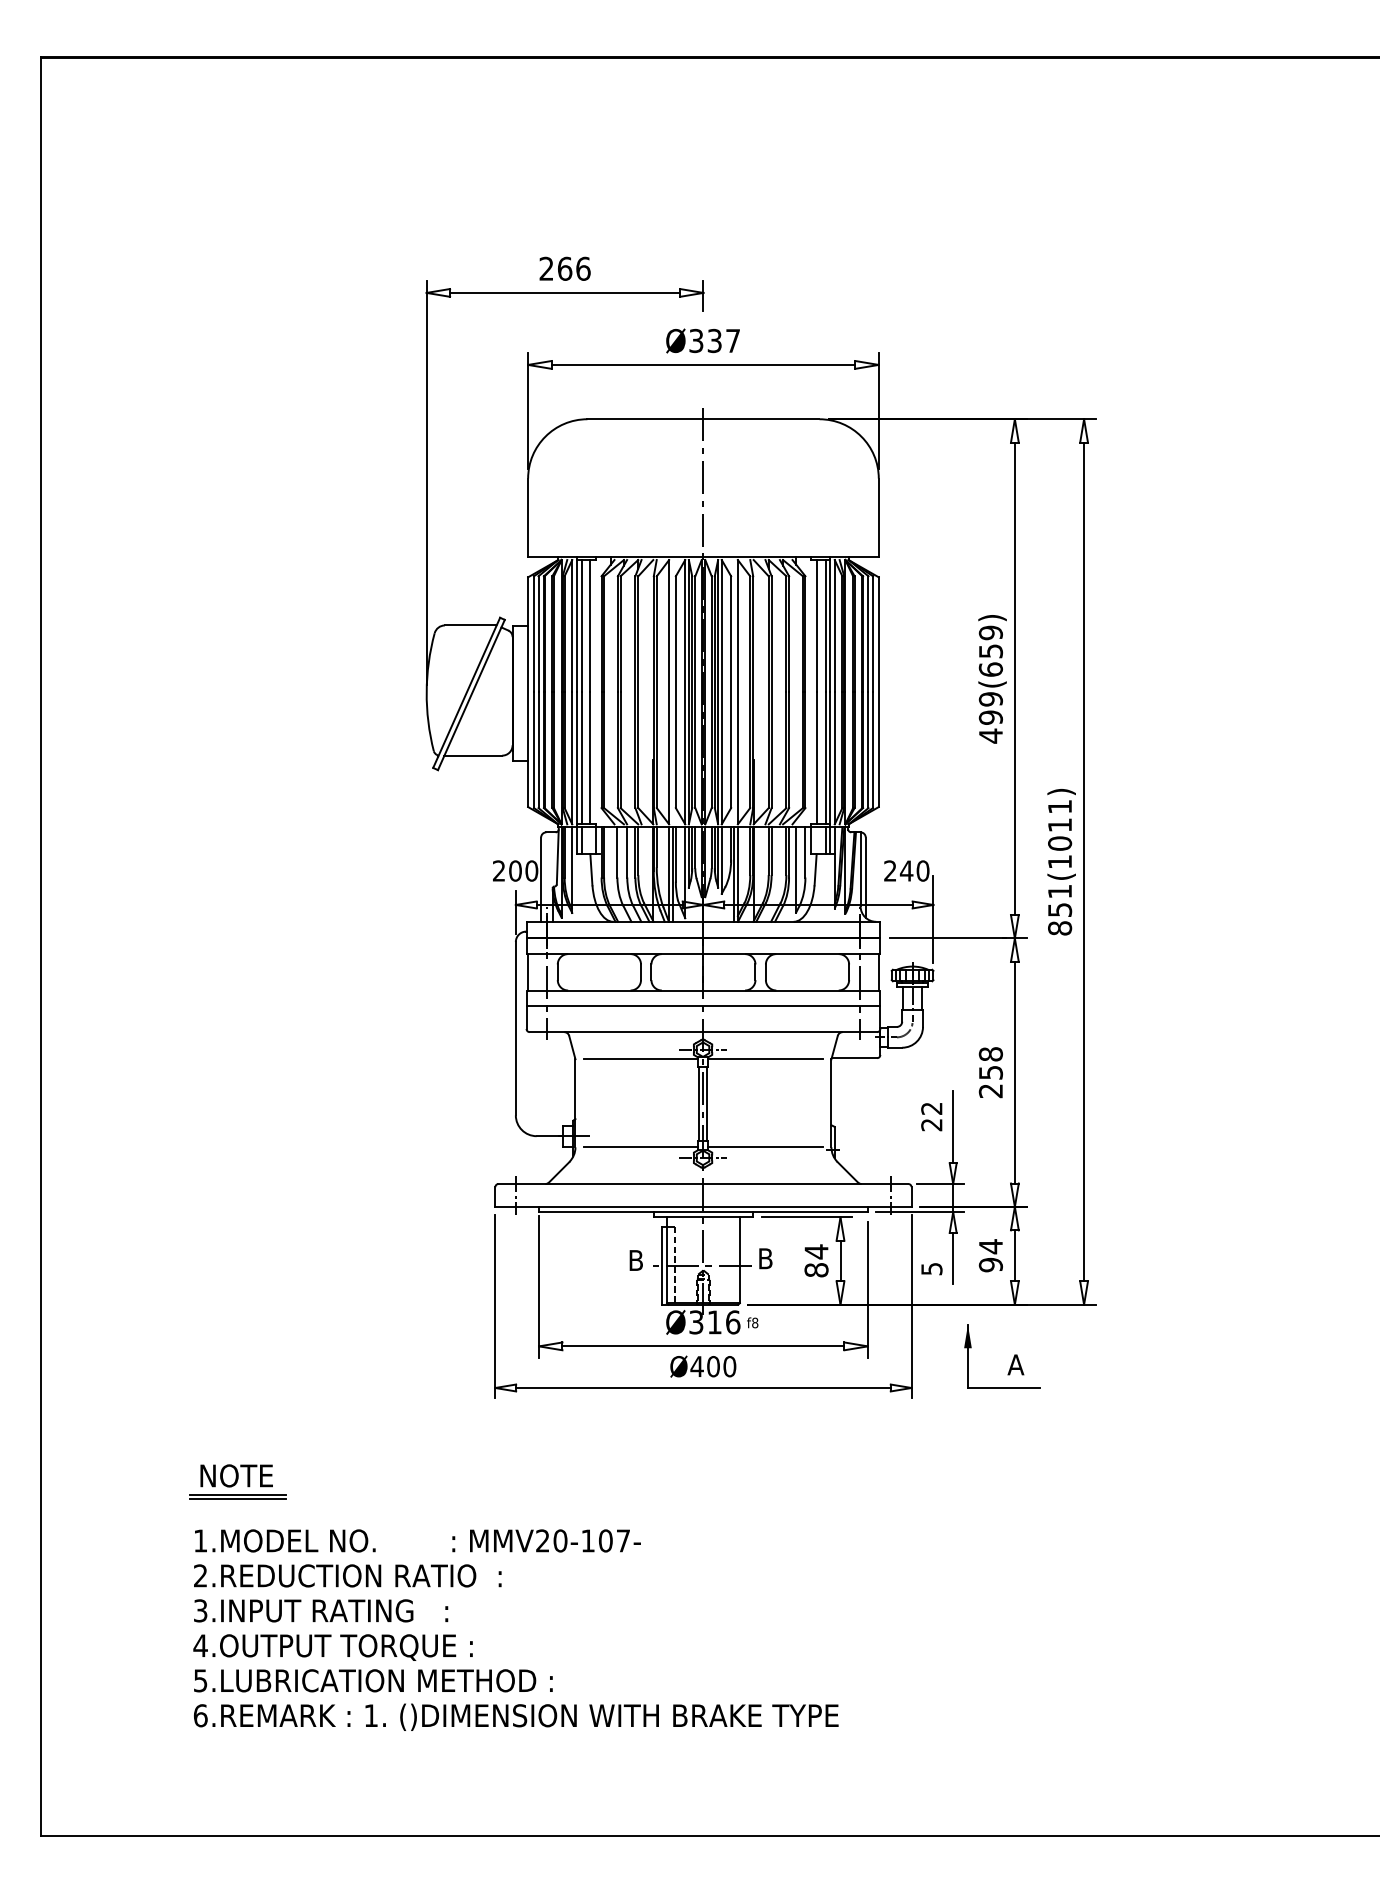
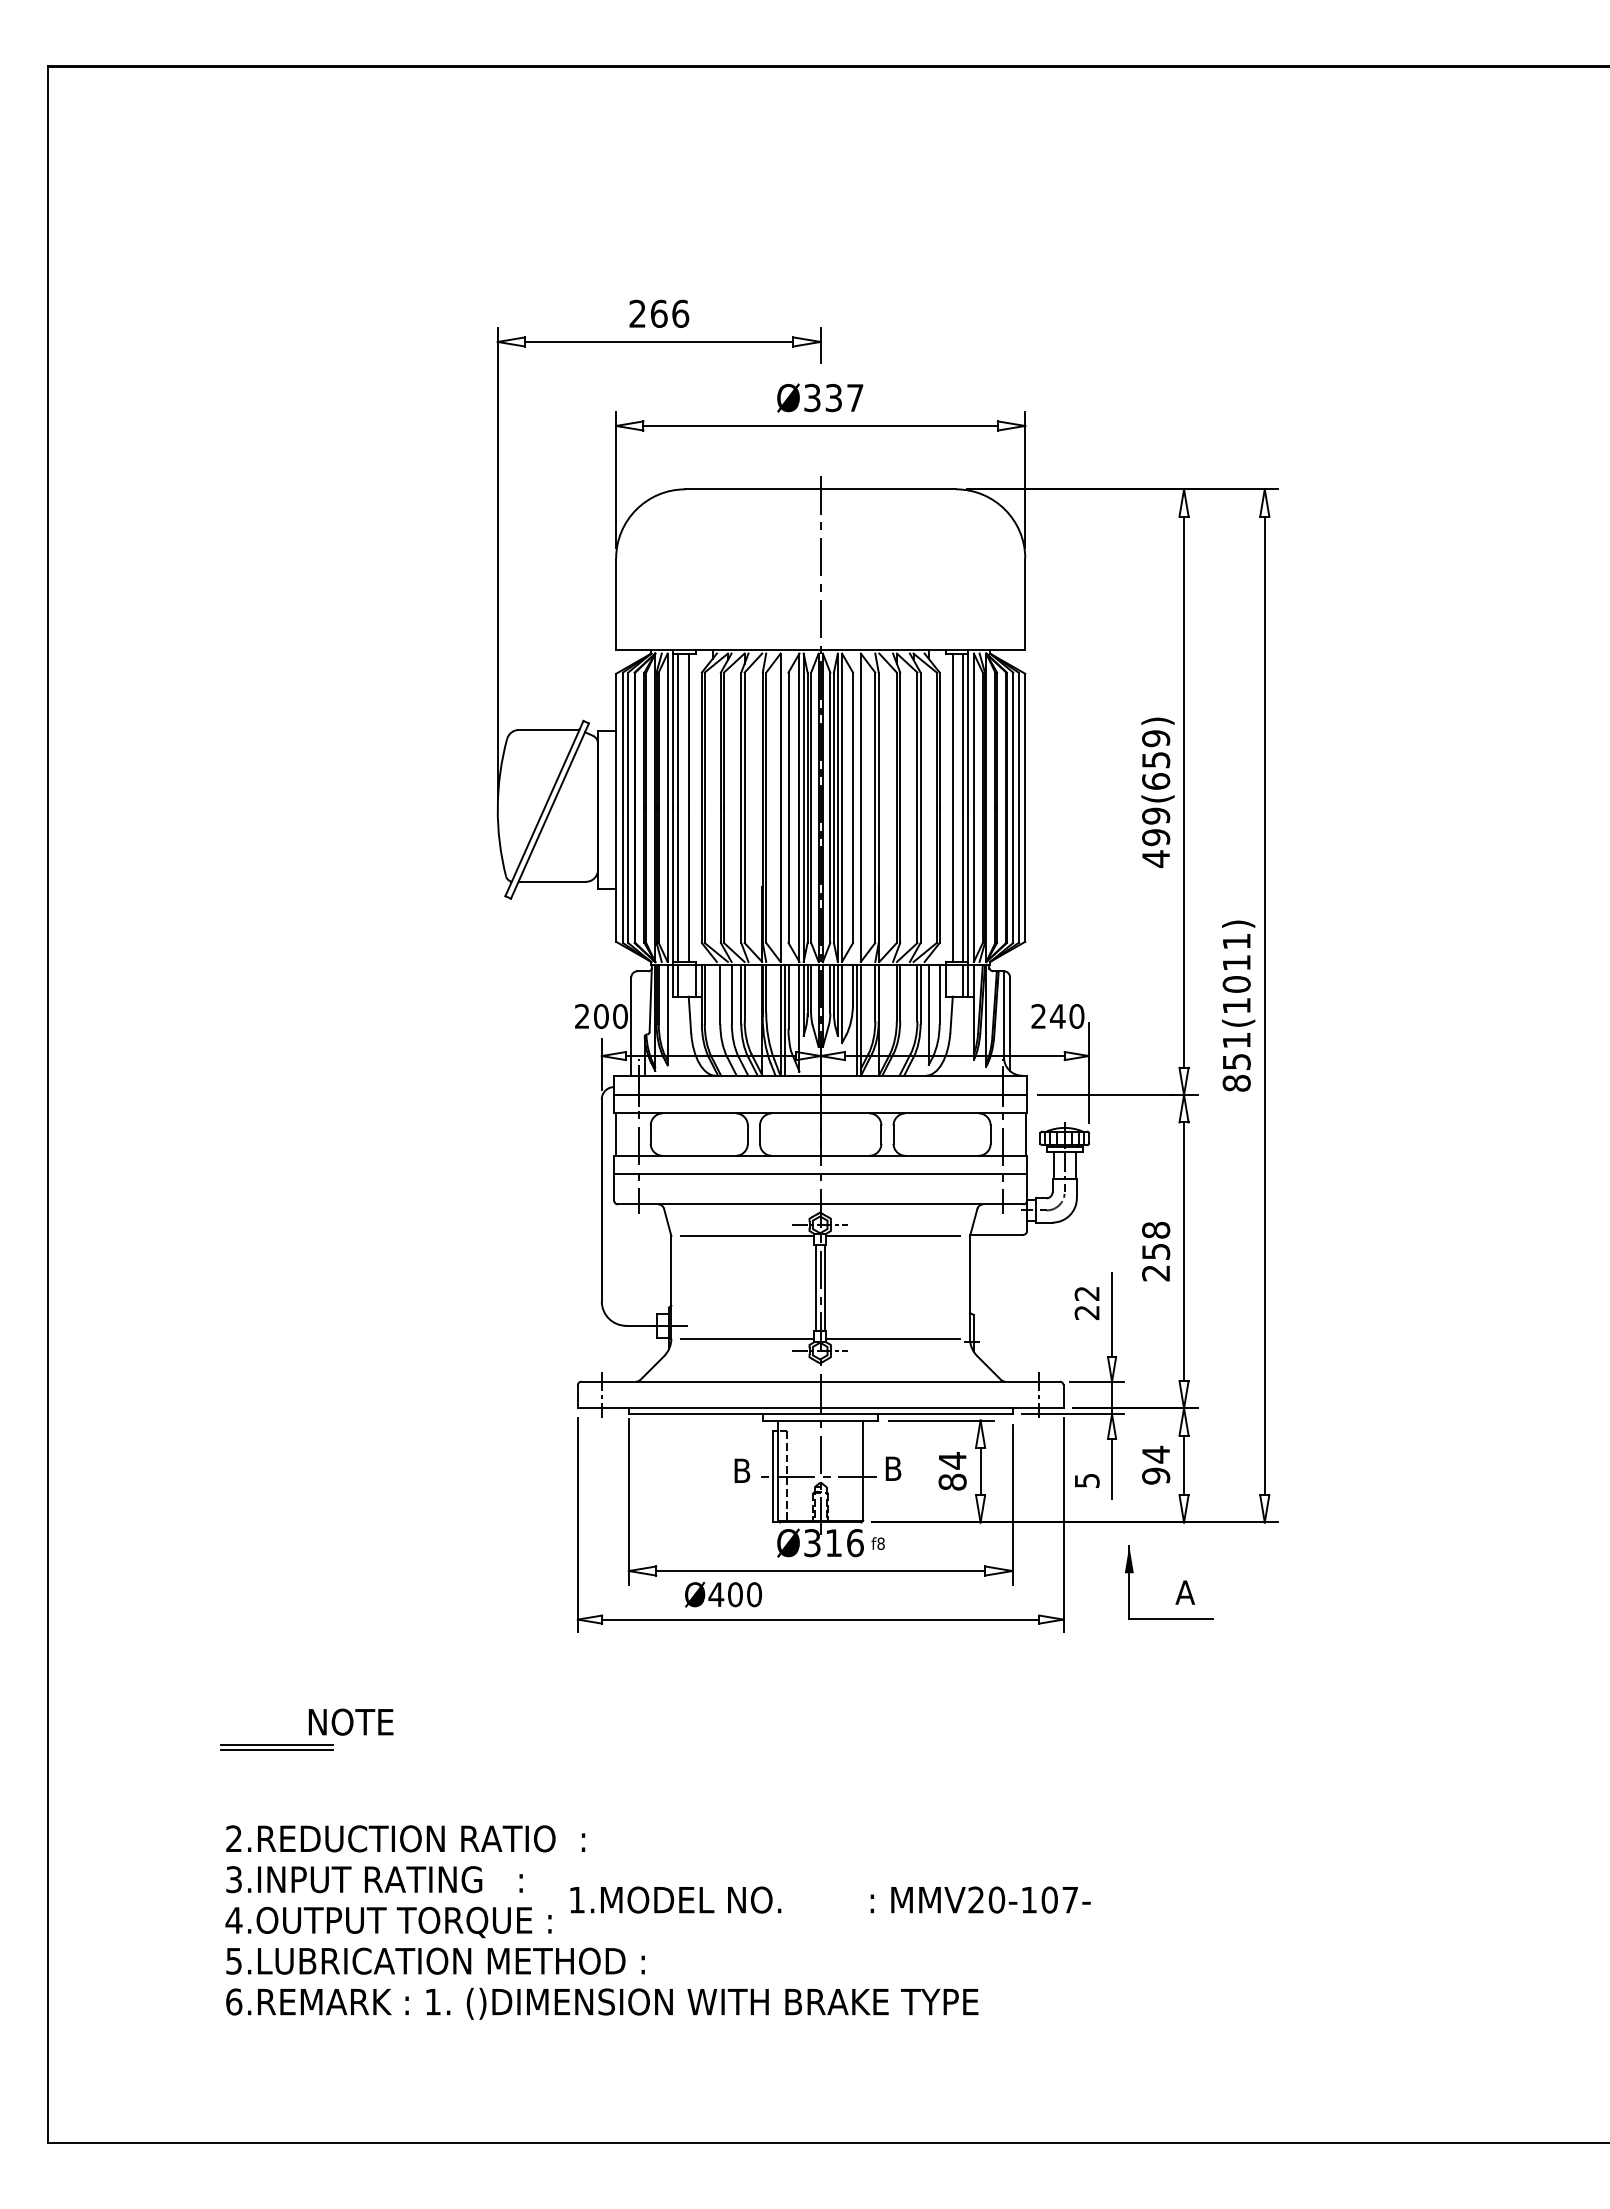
text: (703, 1366) -> (723, 1594), moved
text: (236, 1475) -> (350, 1721), moved
text: (417, 1540) -> (830, 1899), moved

